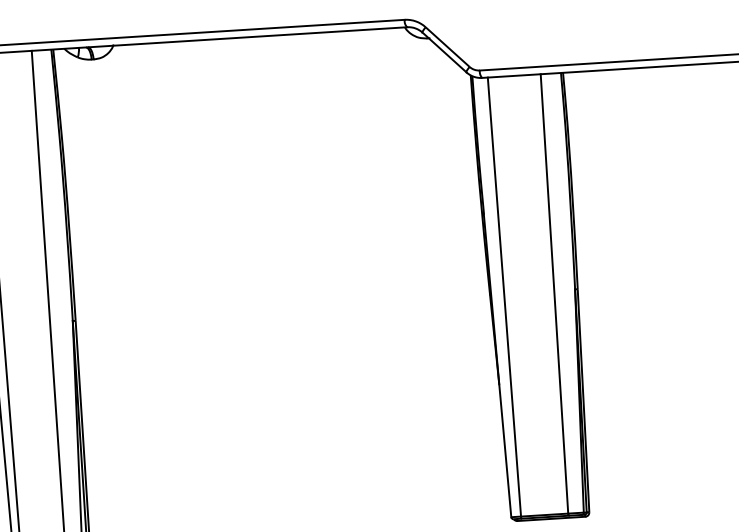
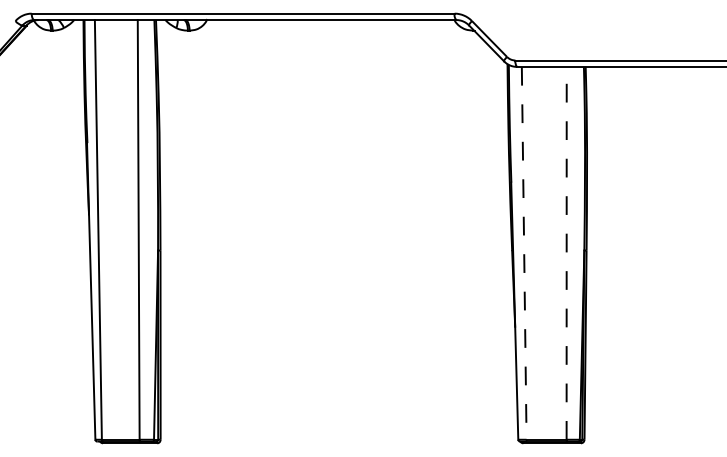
line: (554, 292) -> (566, 252), solid -> dashed
line: (504, 297) -> (524, 253), solid -> dashed

